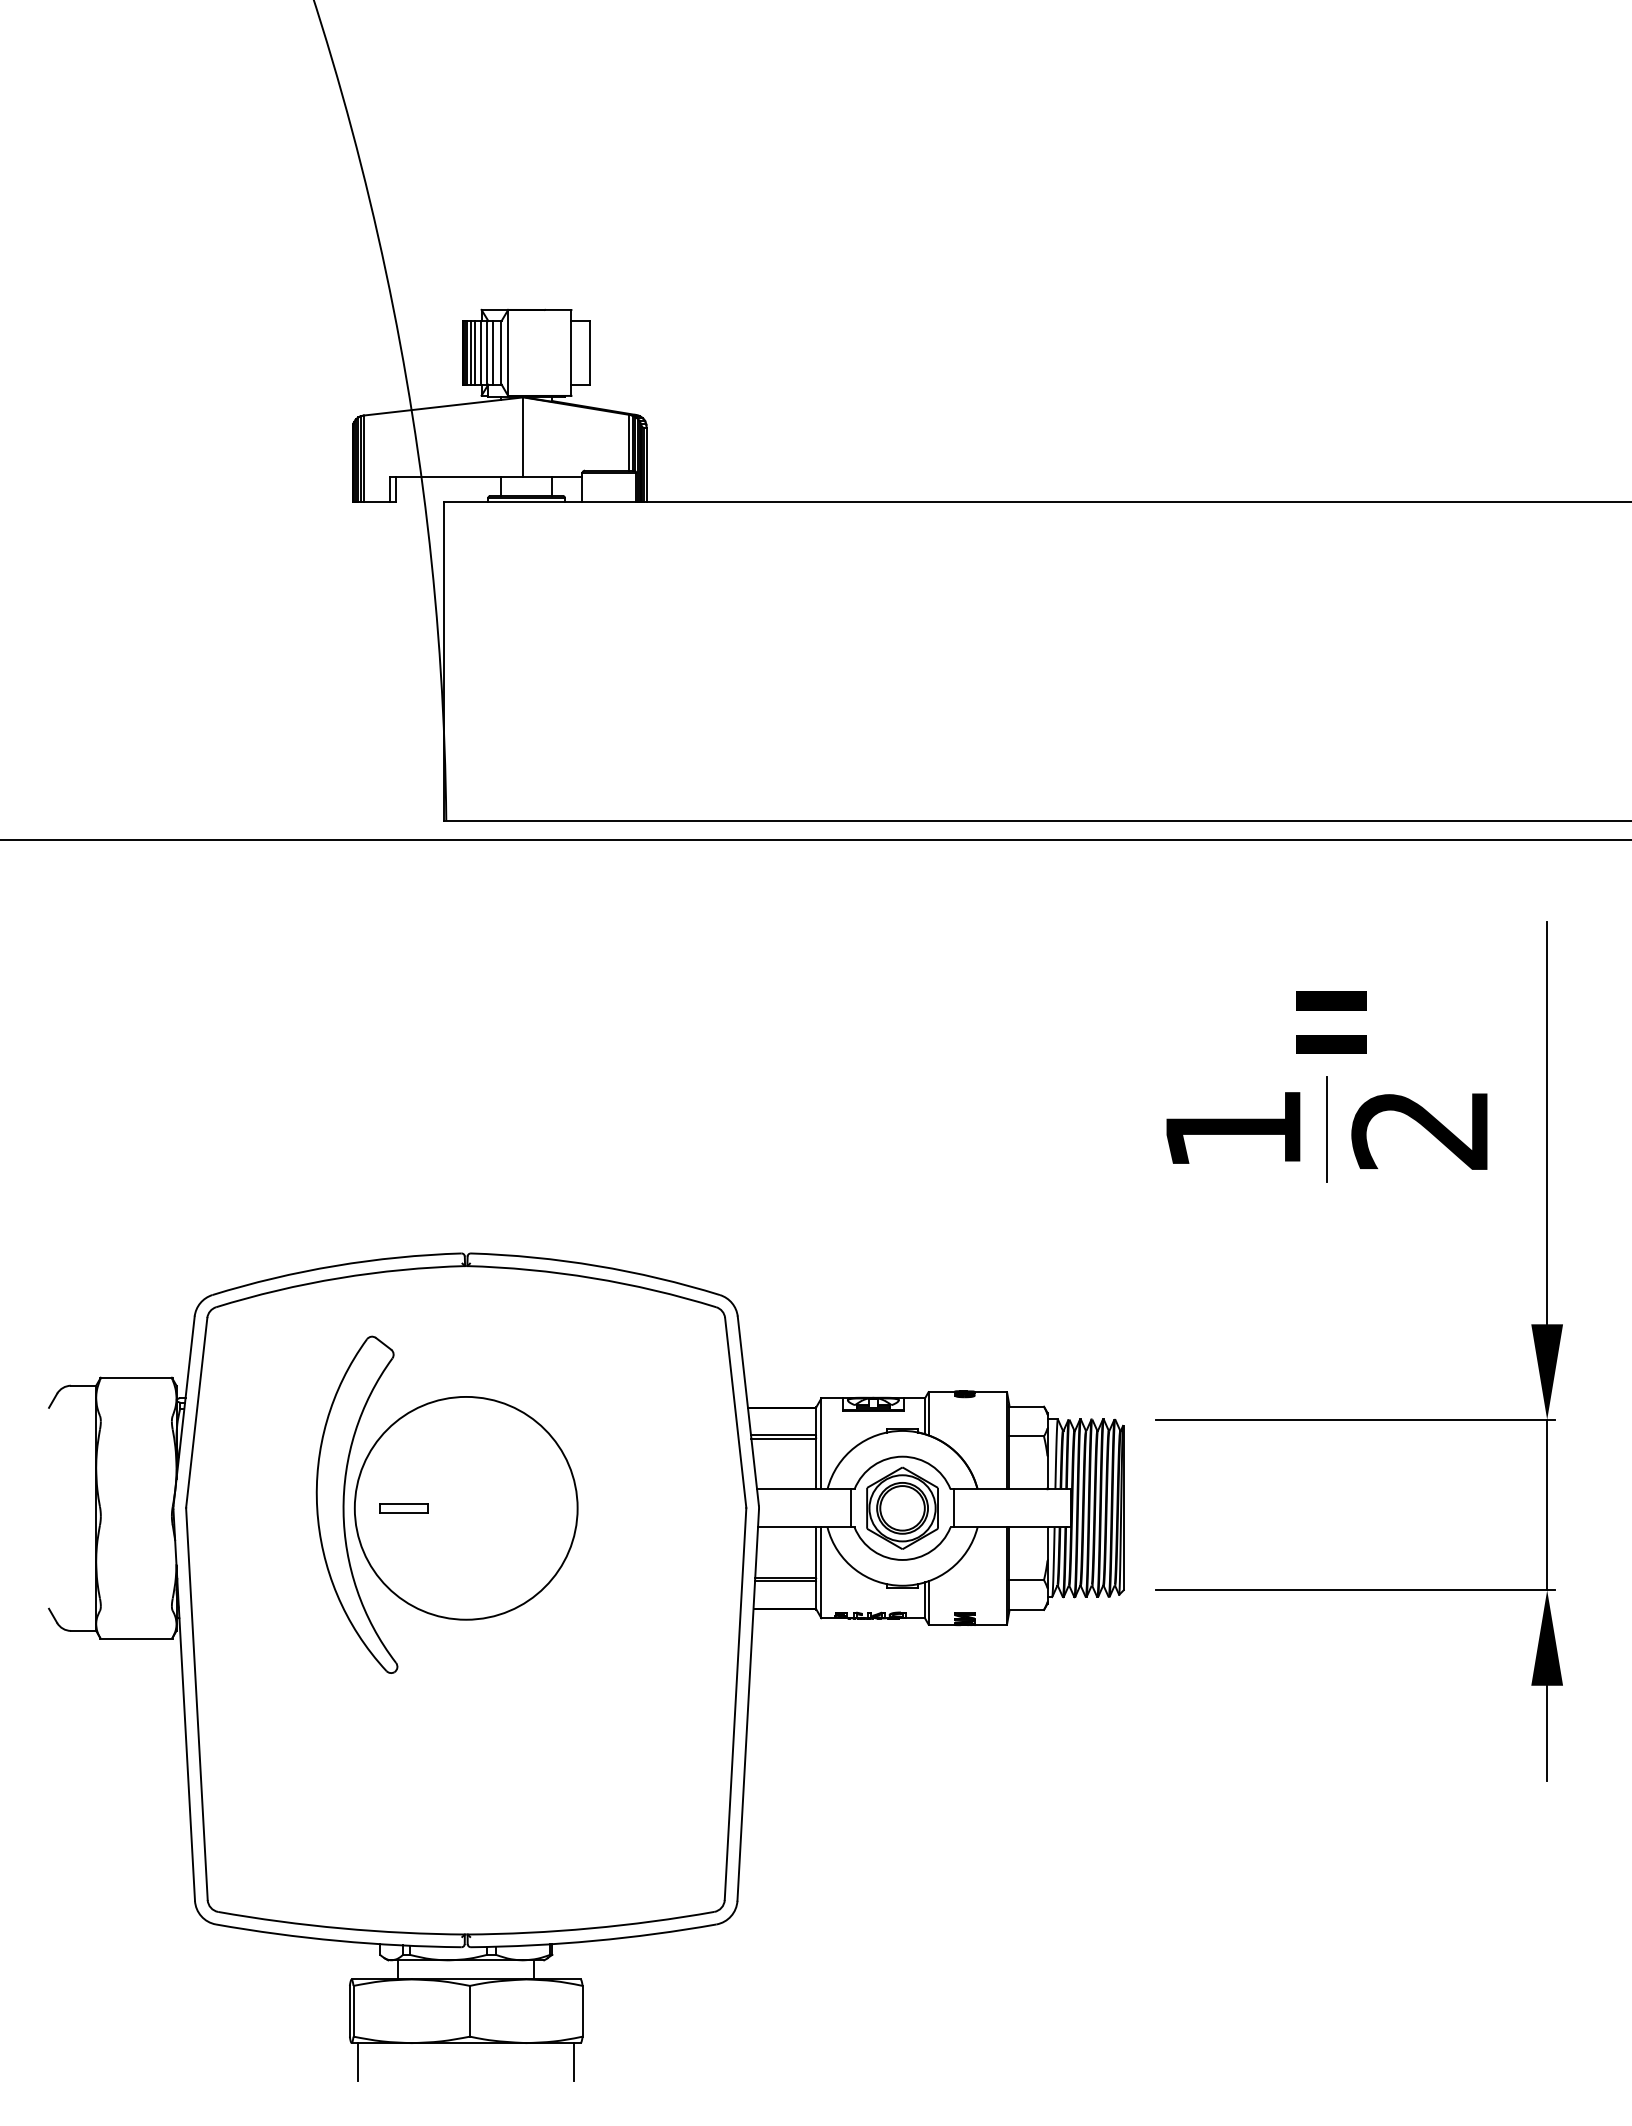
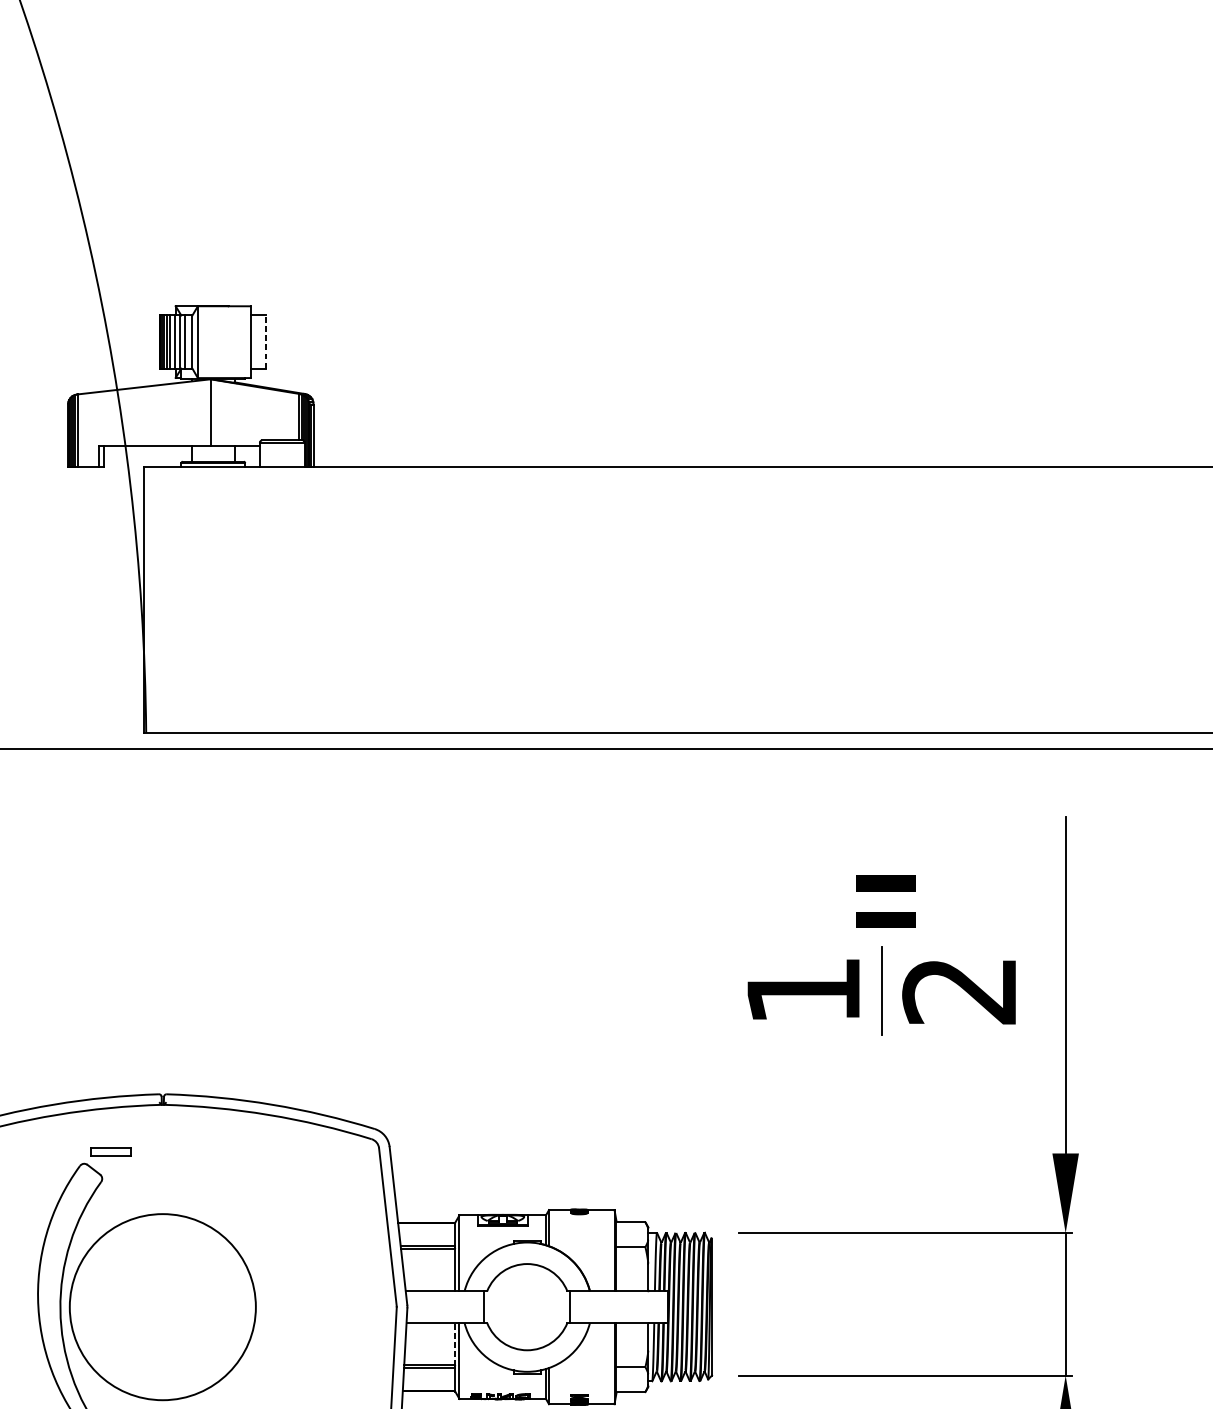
line: (590, 352) -> (266, 341), solid -> dashed
part: (902, 1507) -> (527, 1306), removed
part: (403, 1508) -> (110, 1151), moved
line: (816, 1553) -> (455, 1344), solid -> dashed

